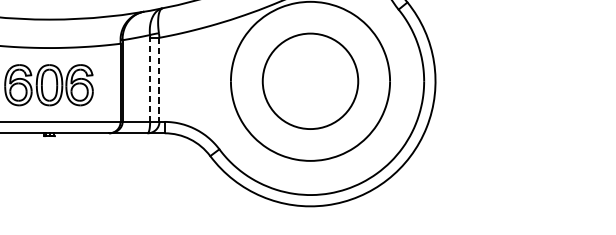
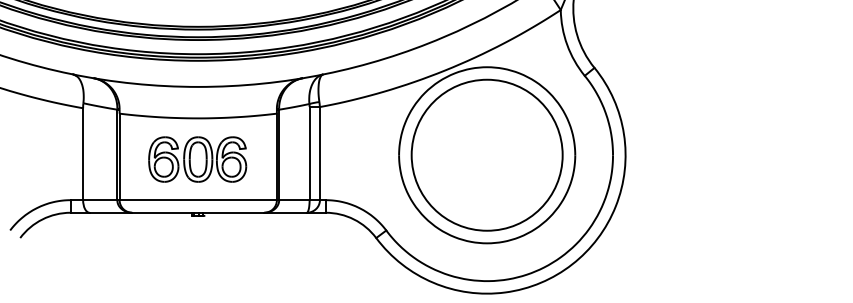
line: (150, 79) -> (309, 153), dashed -> solid
line: (159, 79) -> (319, 153), dashed -> solid
circle: (309, 80) -> (486, 154), size x1.43

